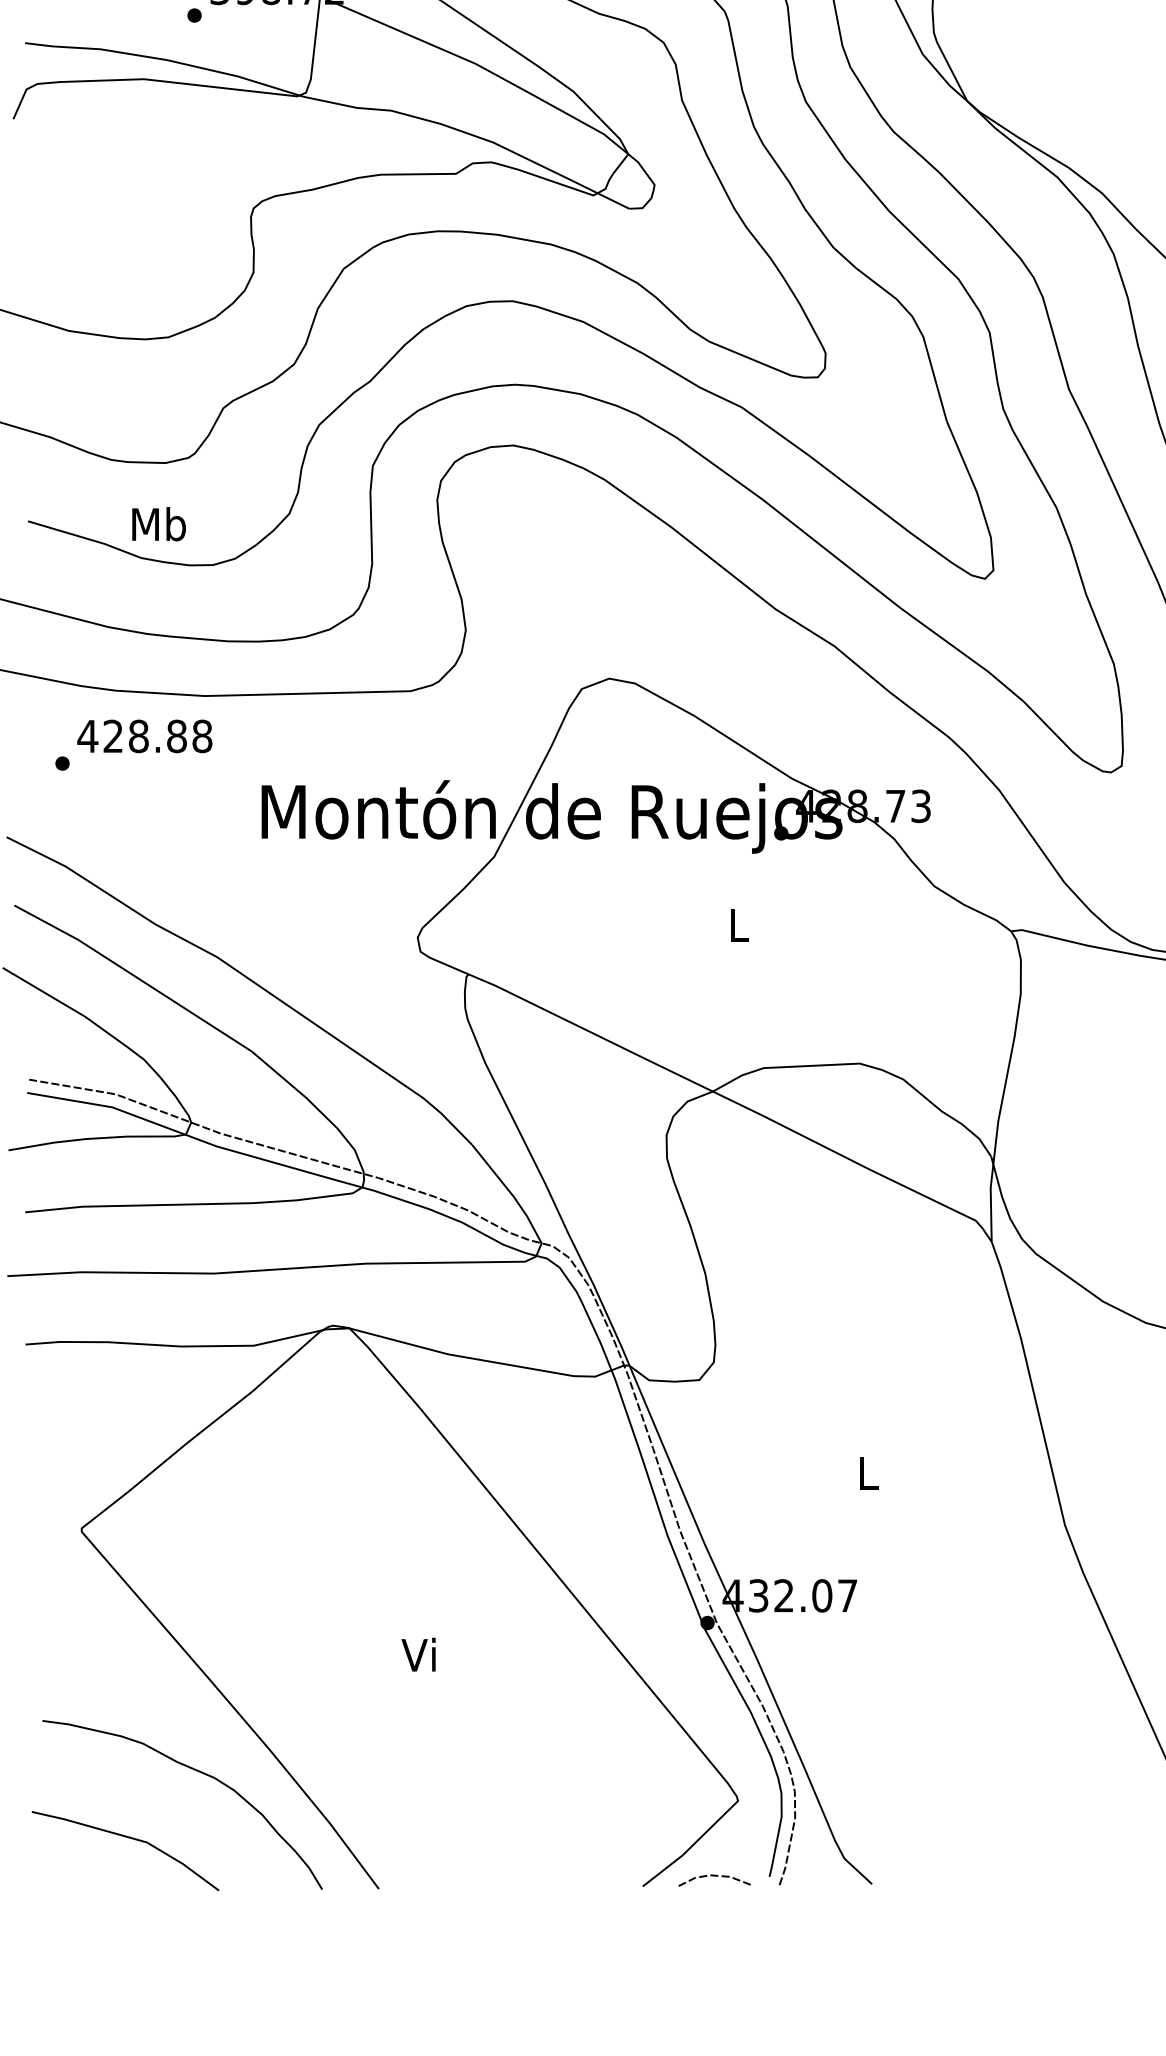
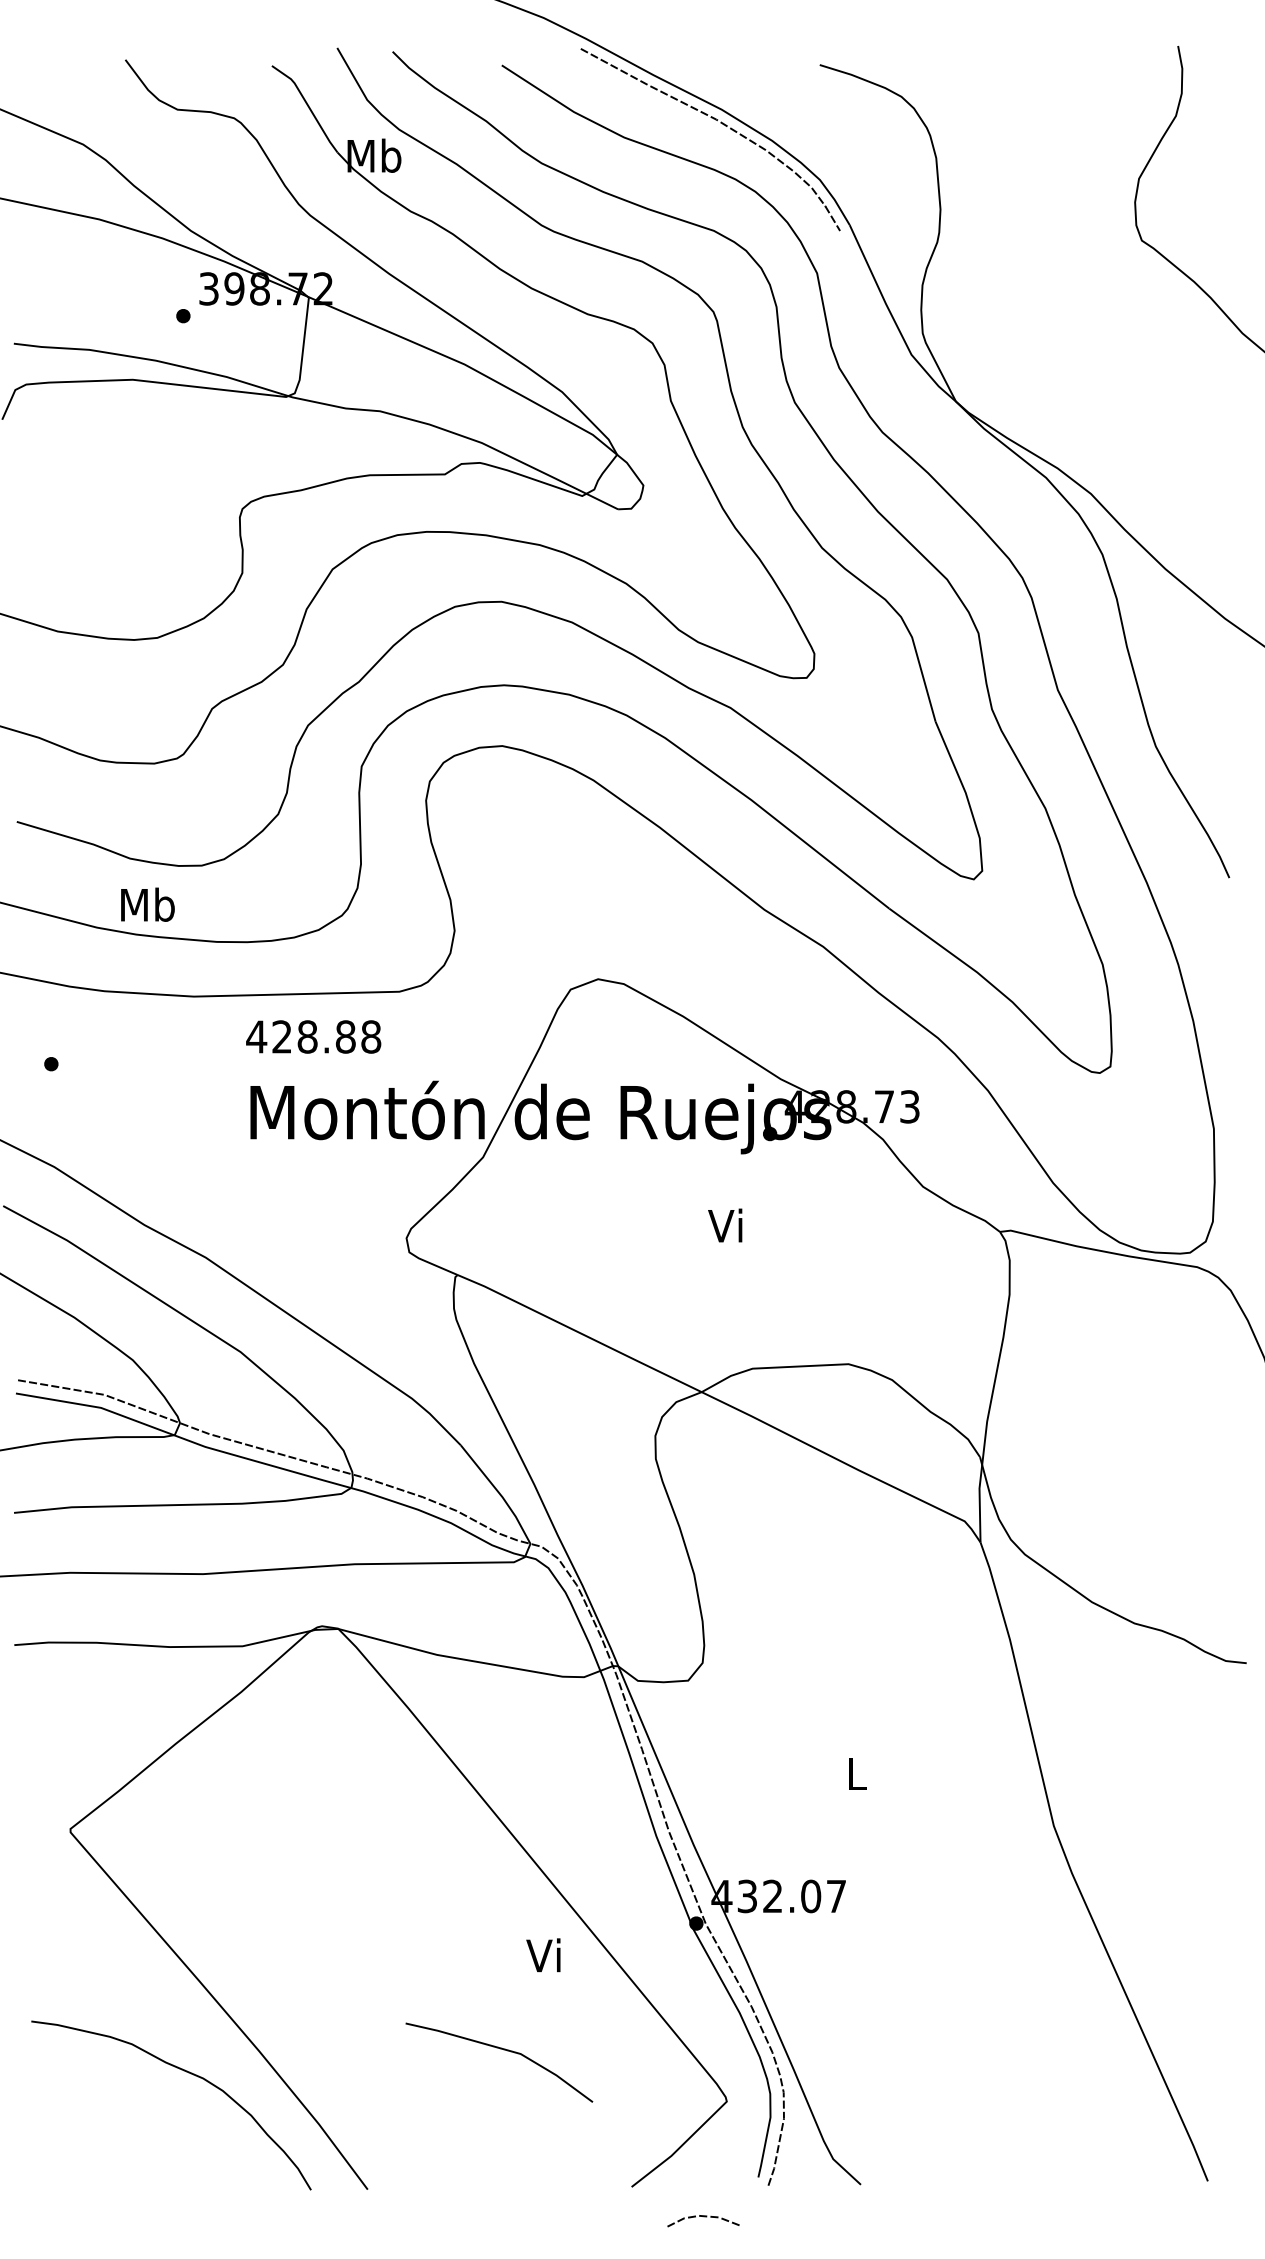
text: (158, 523) -> (147, 904), moved
text: (144, 735) -> (313, 1036), moved
text: (736, 924) -> (725, 1225), L -> Vi
text: (418, 1654) -> (543, 1955), moved
line: (129, 1838) -> (503, 2050), moved
line: (714, 1876) -> (703, 2217), moved

